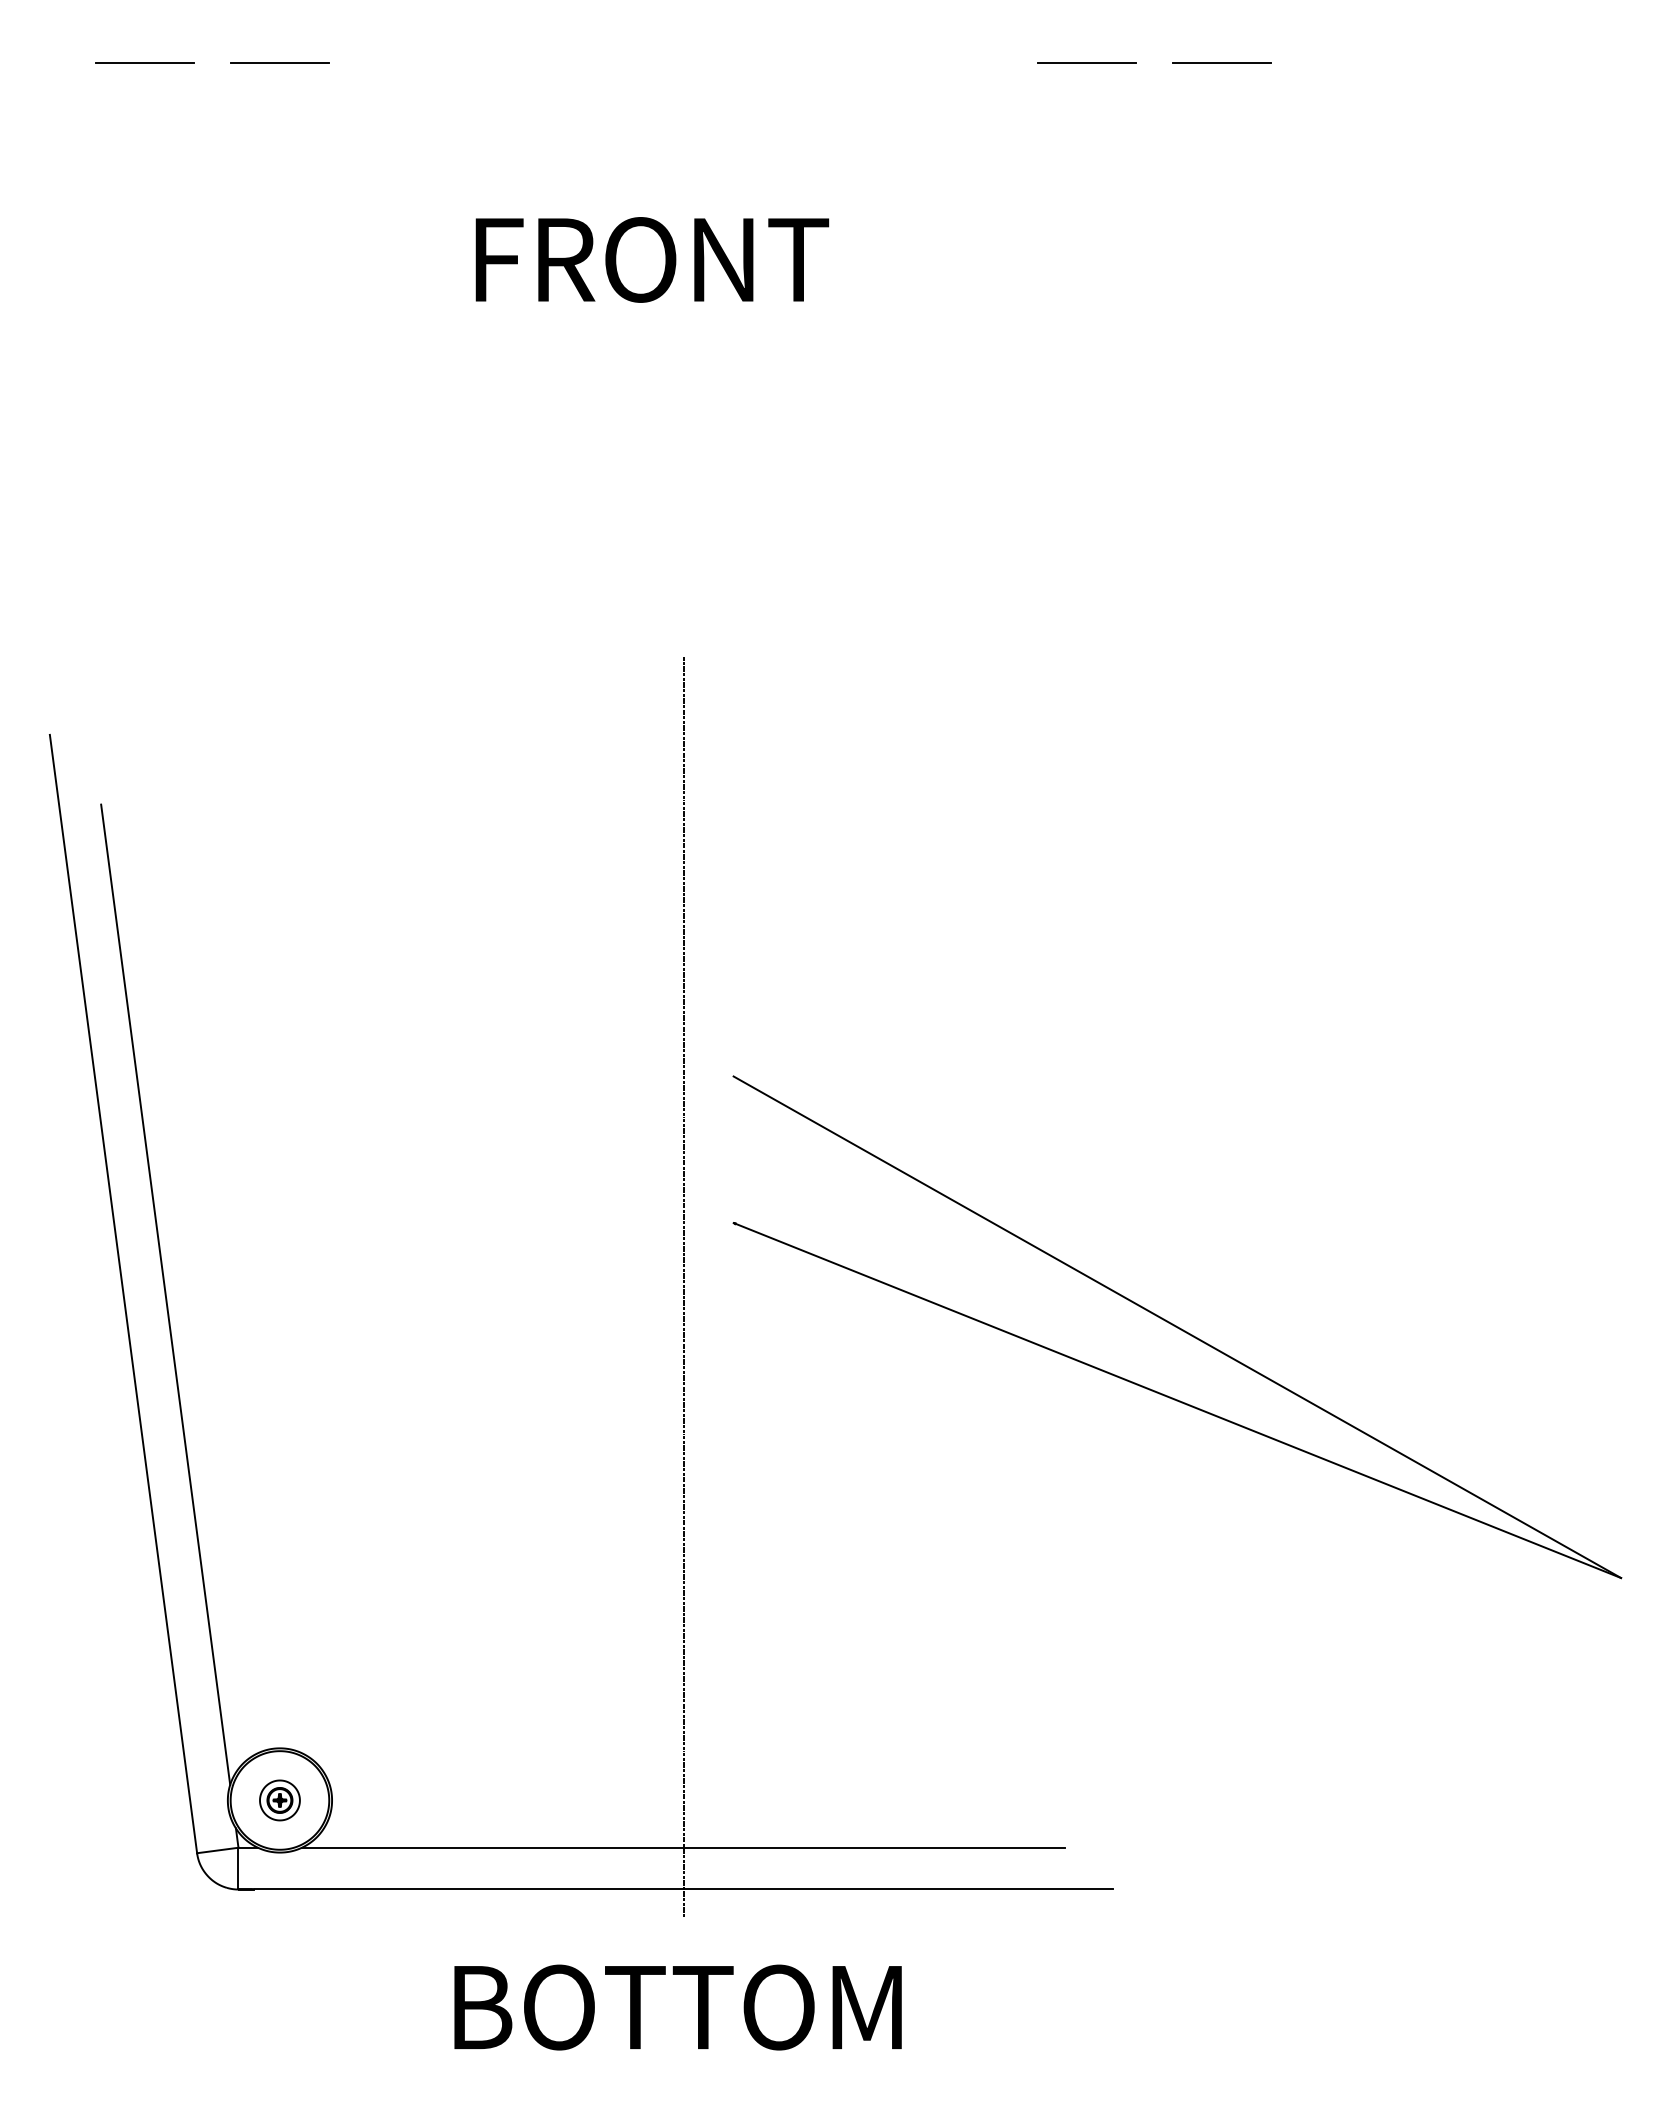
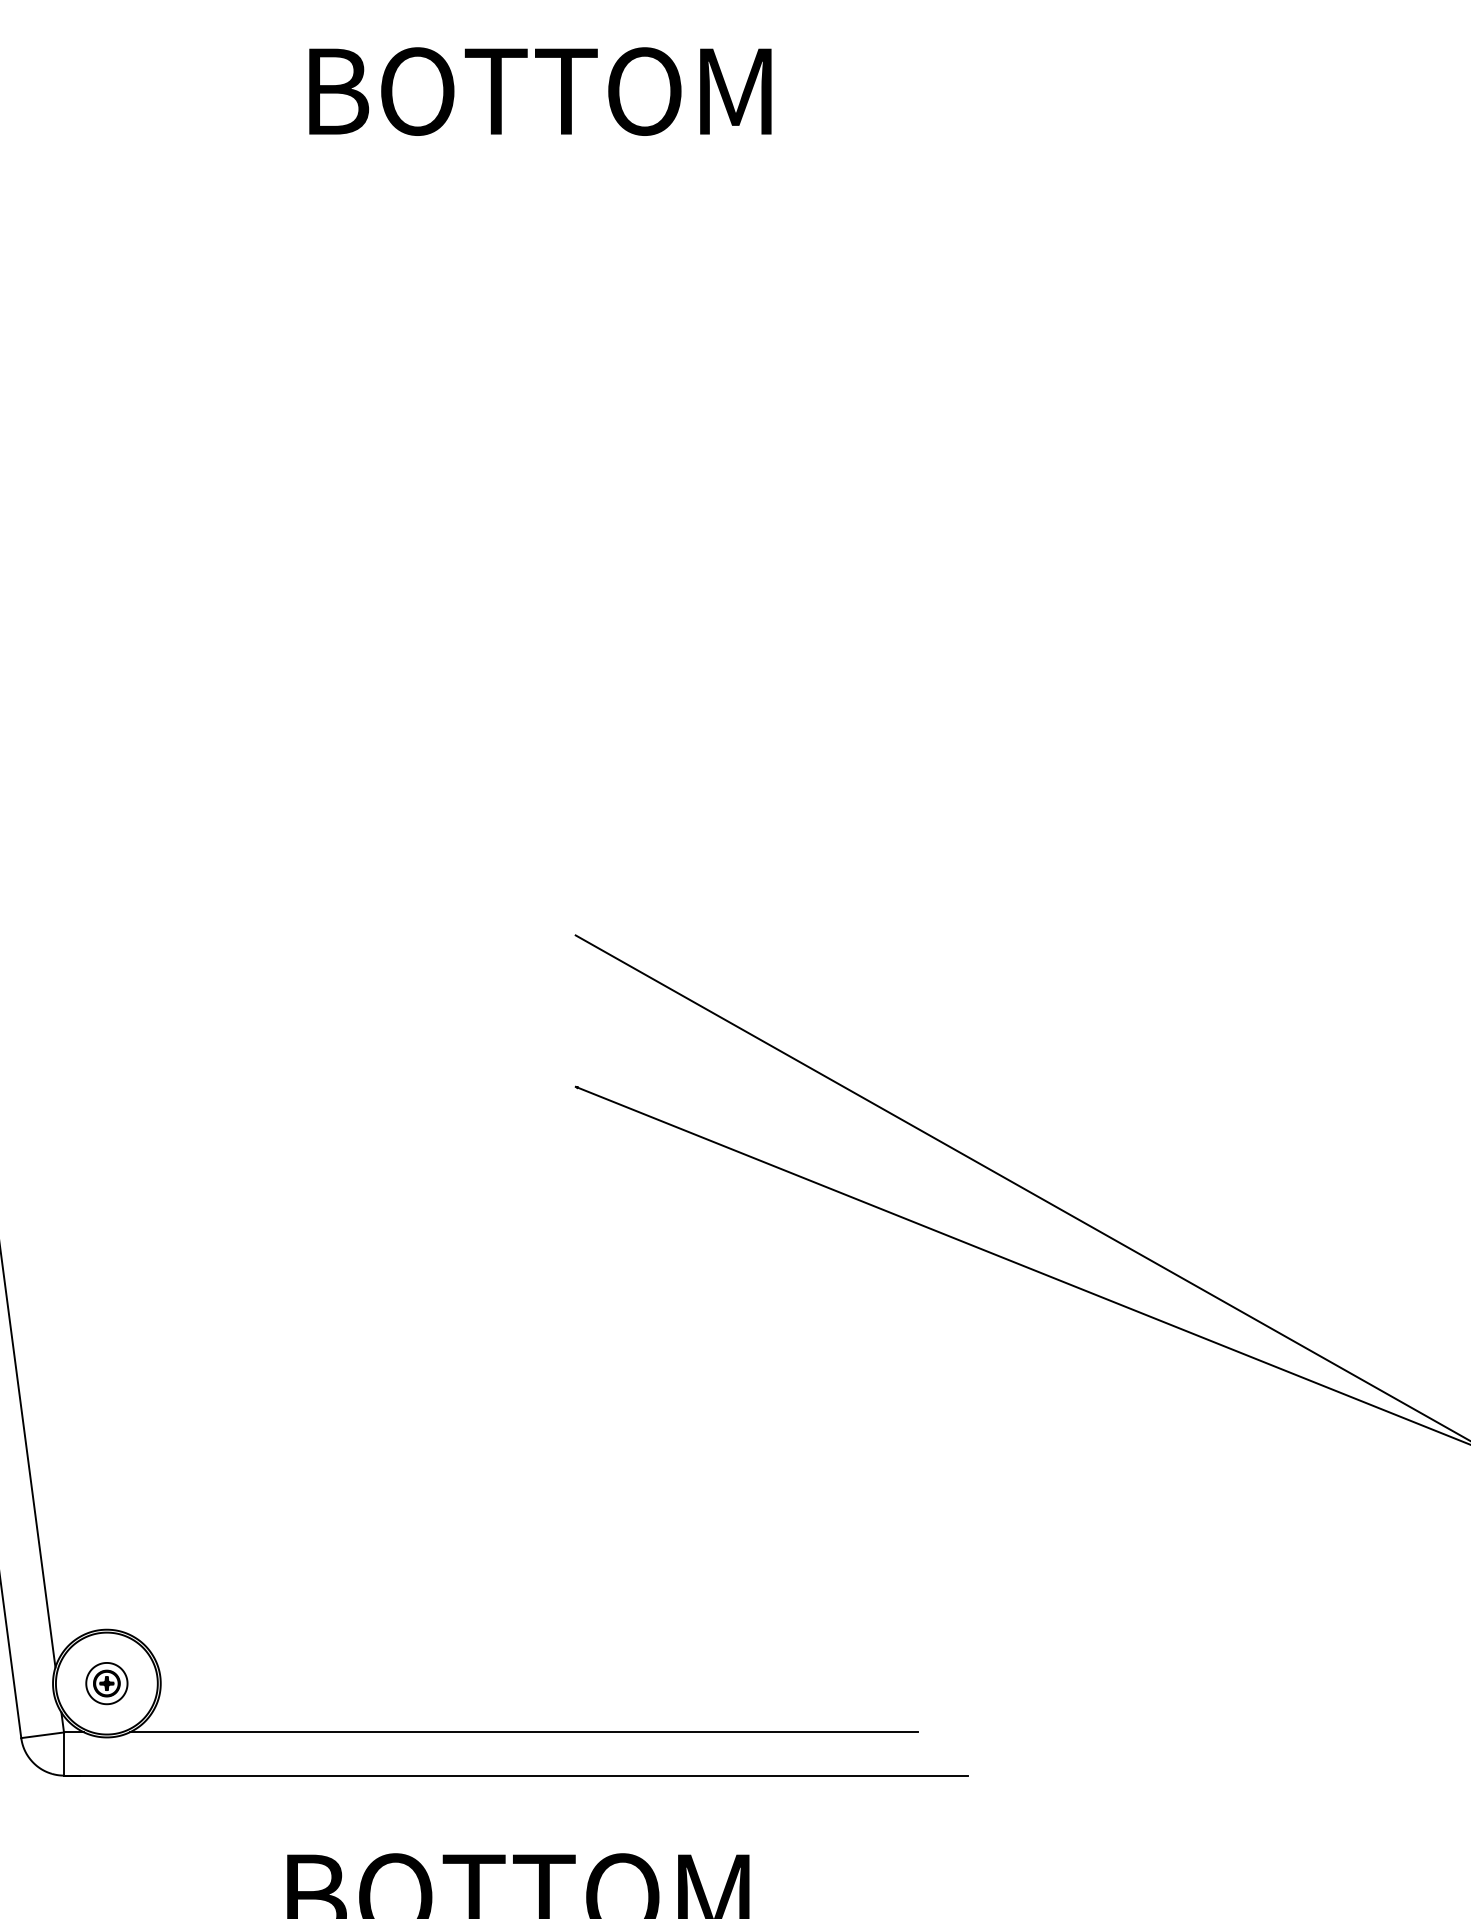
text: (704, 259) -> (545, 91), FRONT -> BOTTOM
line: (683, 1286) -> (523, 1152), removed

